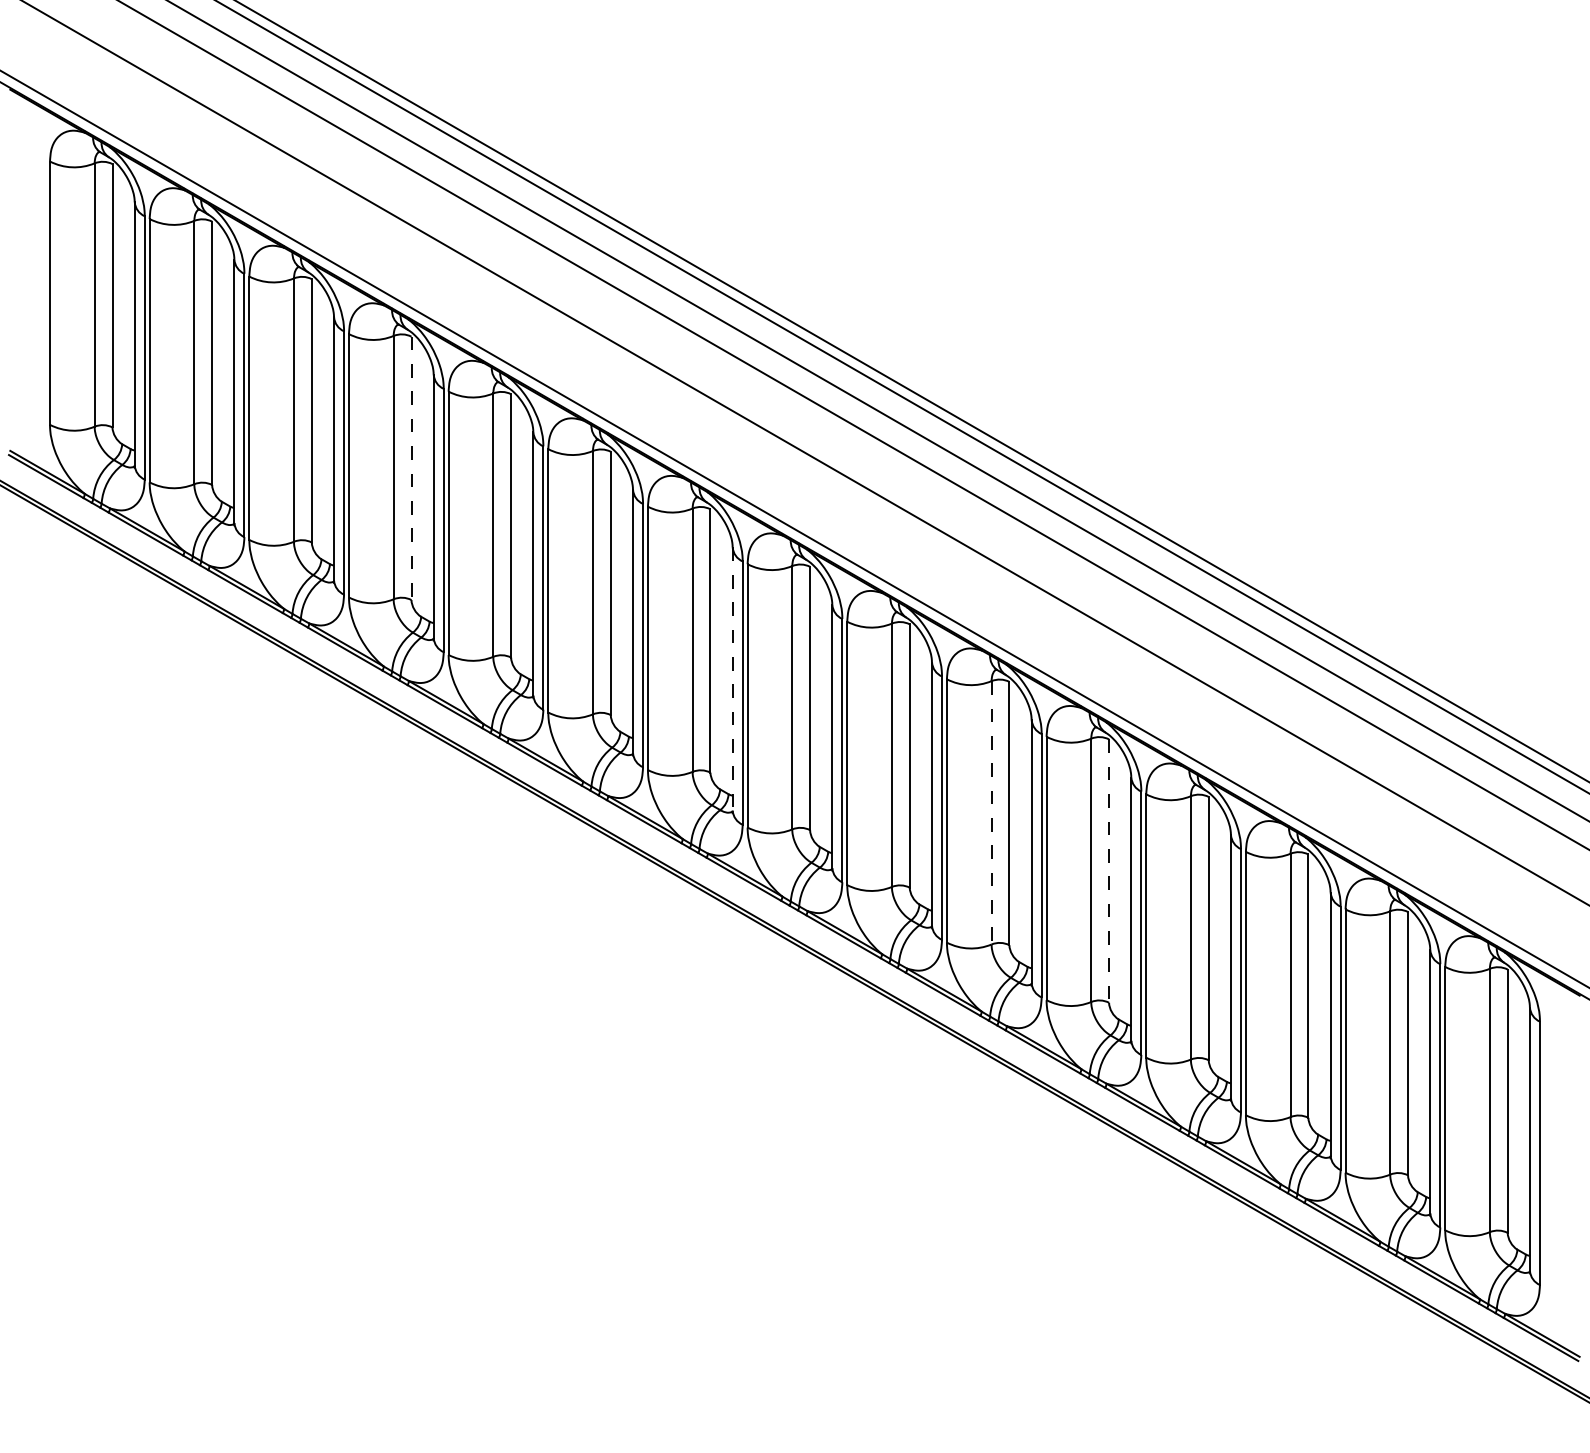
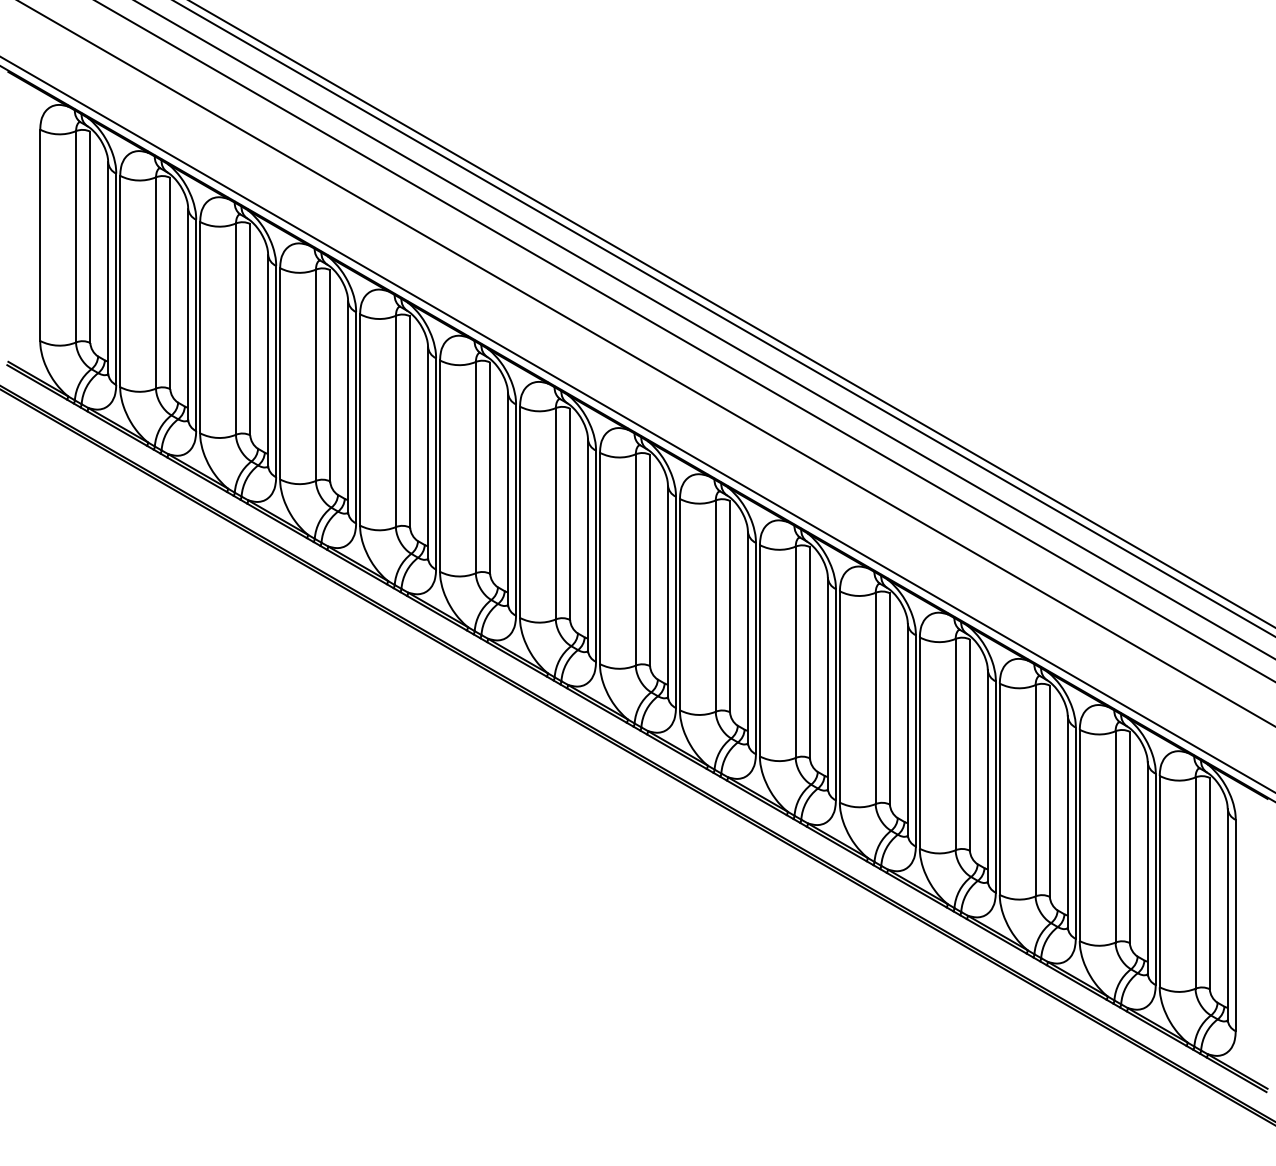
line: (411, 467) -> (330, 375), dashed -> solid
line: (733, 679) -> (588, 545), dashed -> solid
line: (991, 813) -> (795, 652), dashed -> solid
line: (1109, 871) -> (890, 699), dashed -> solid

